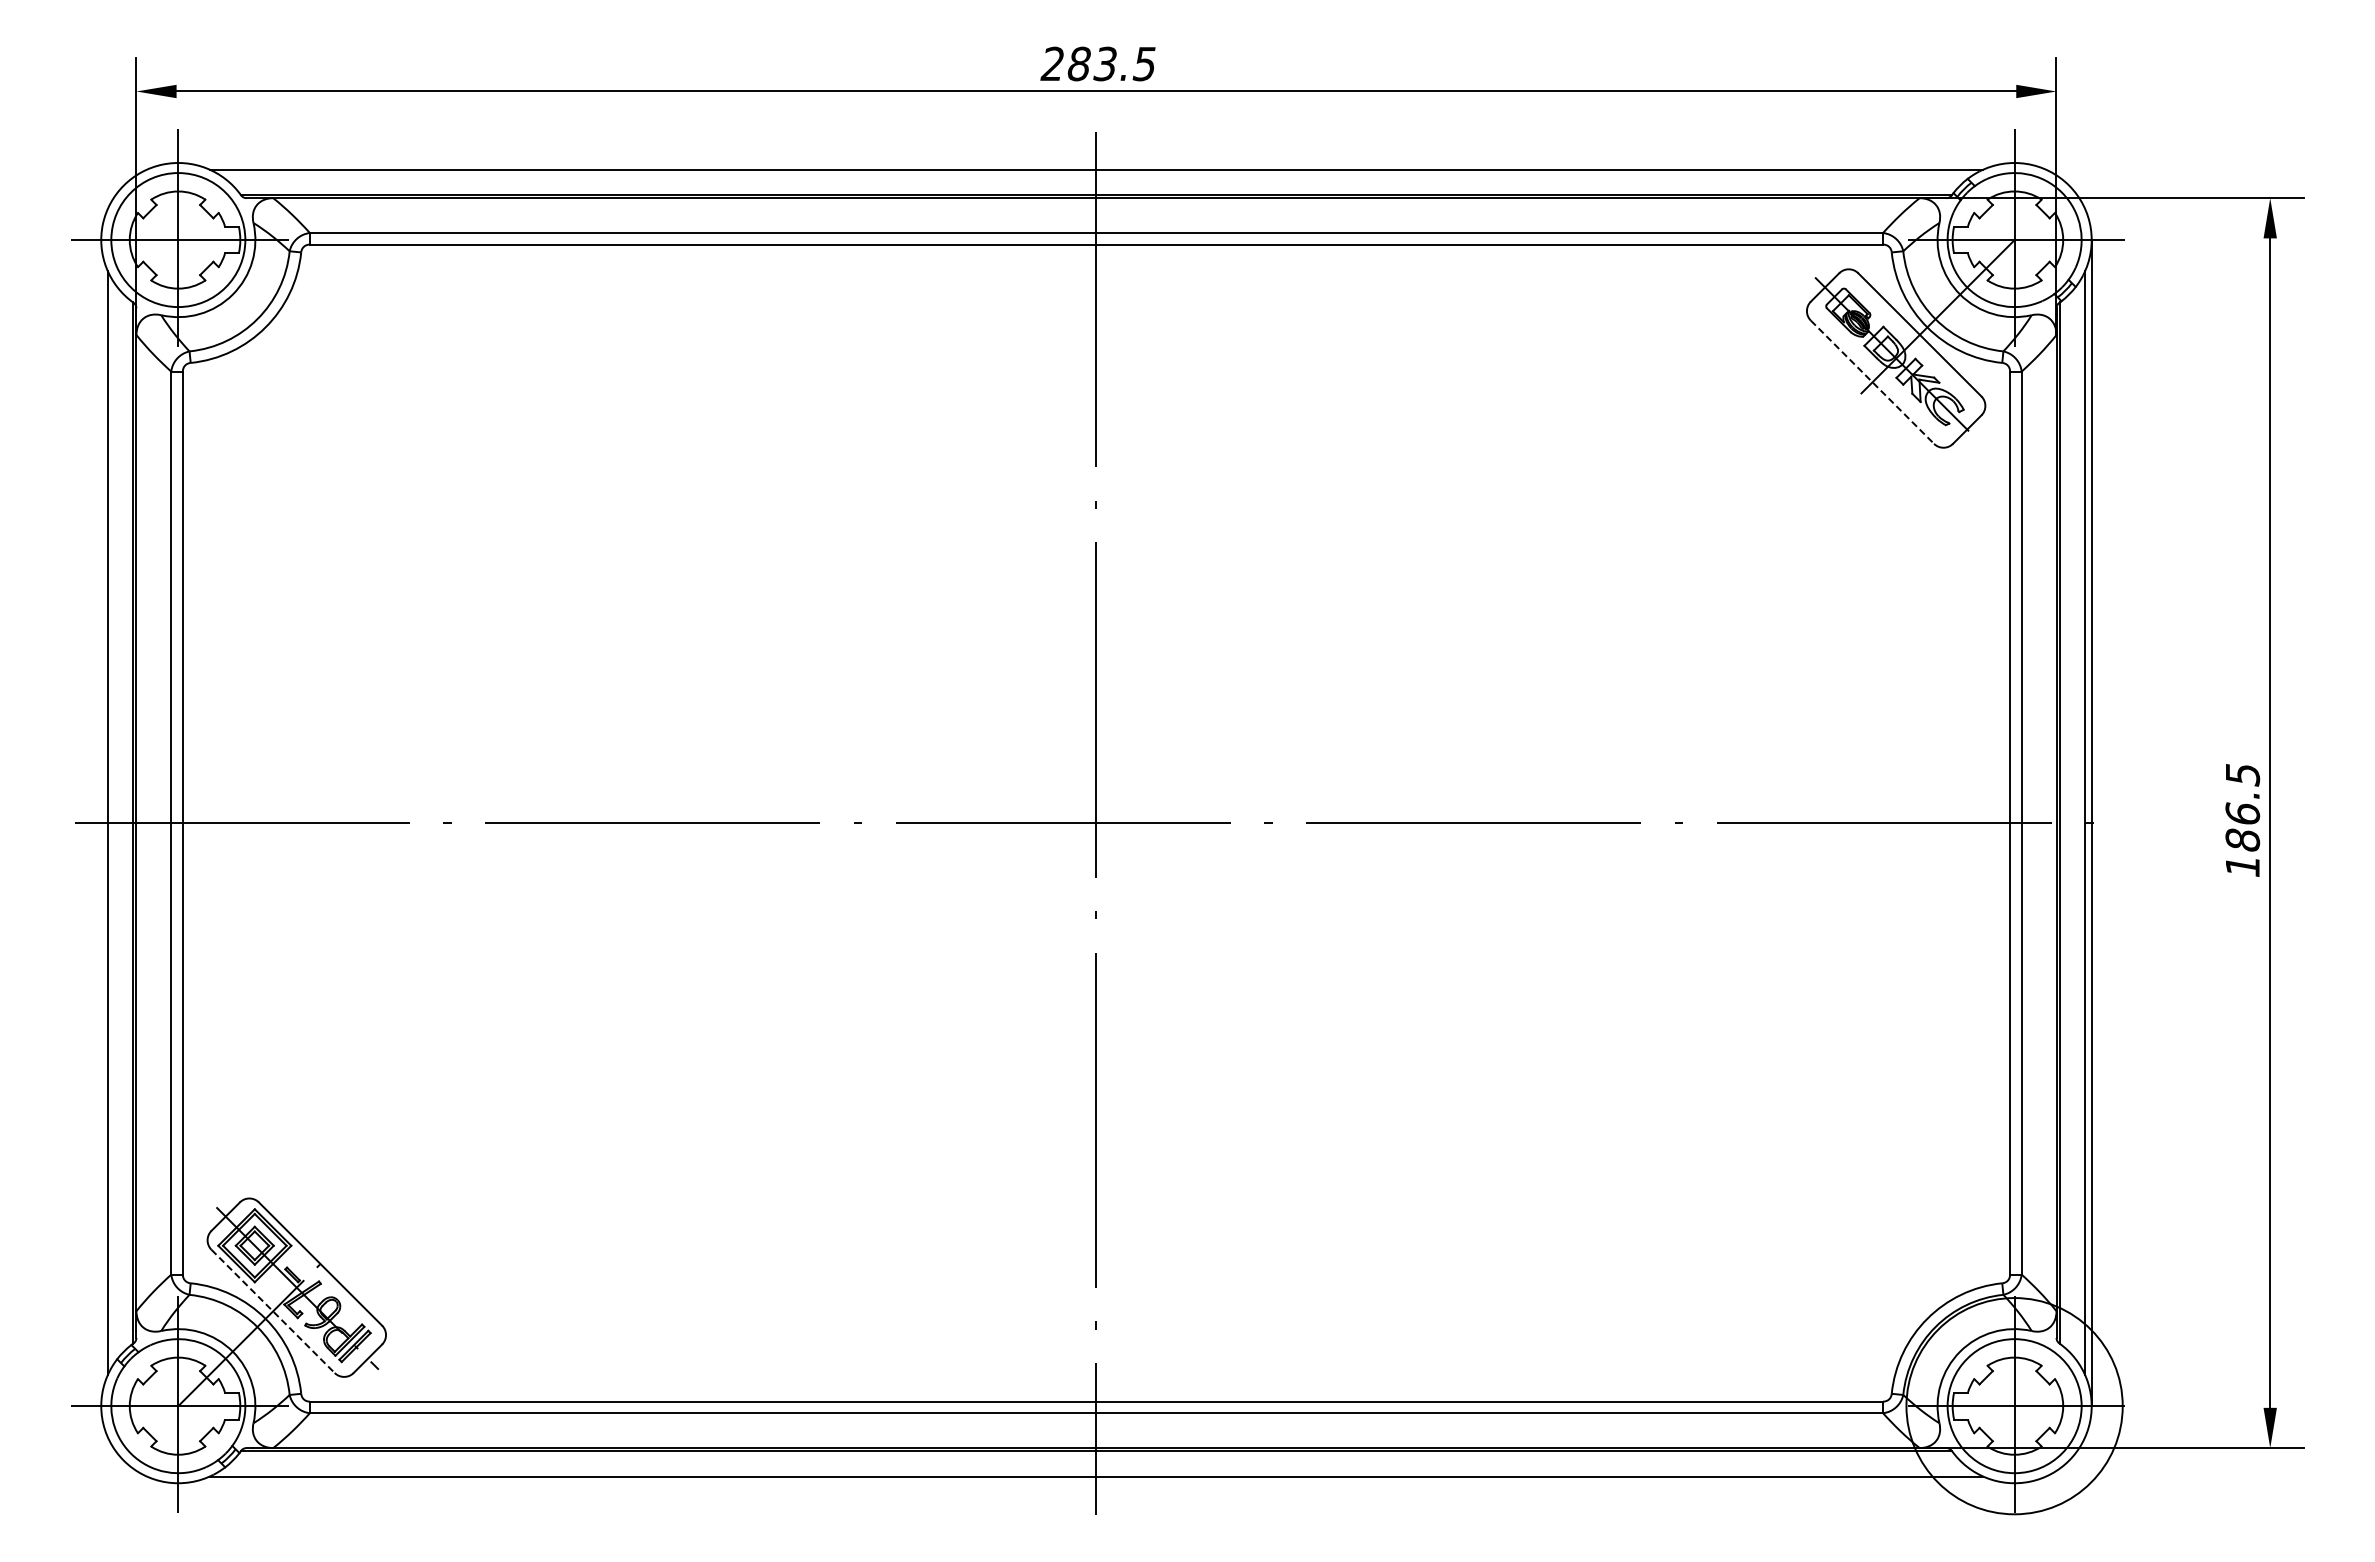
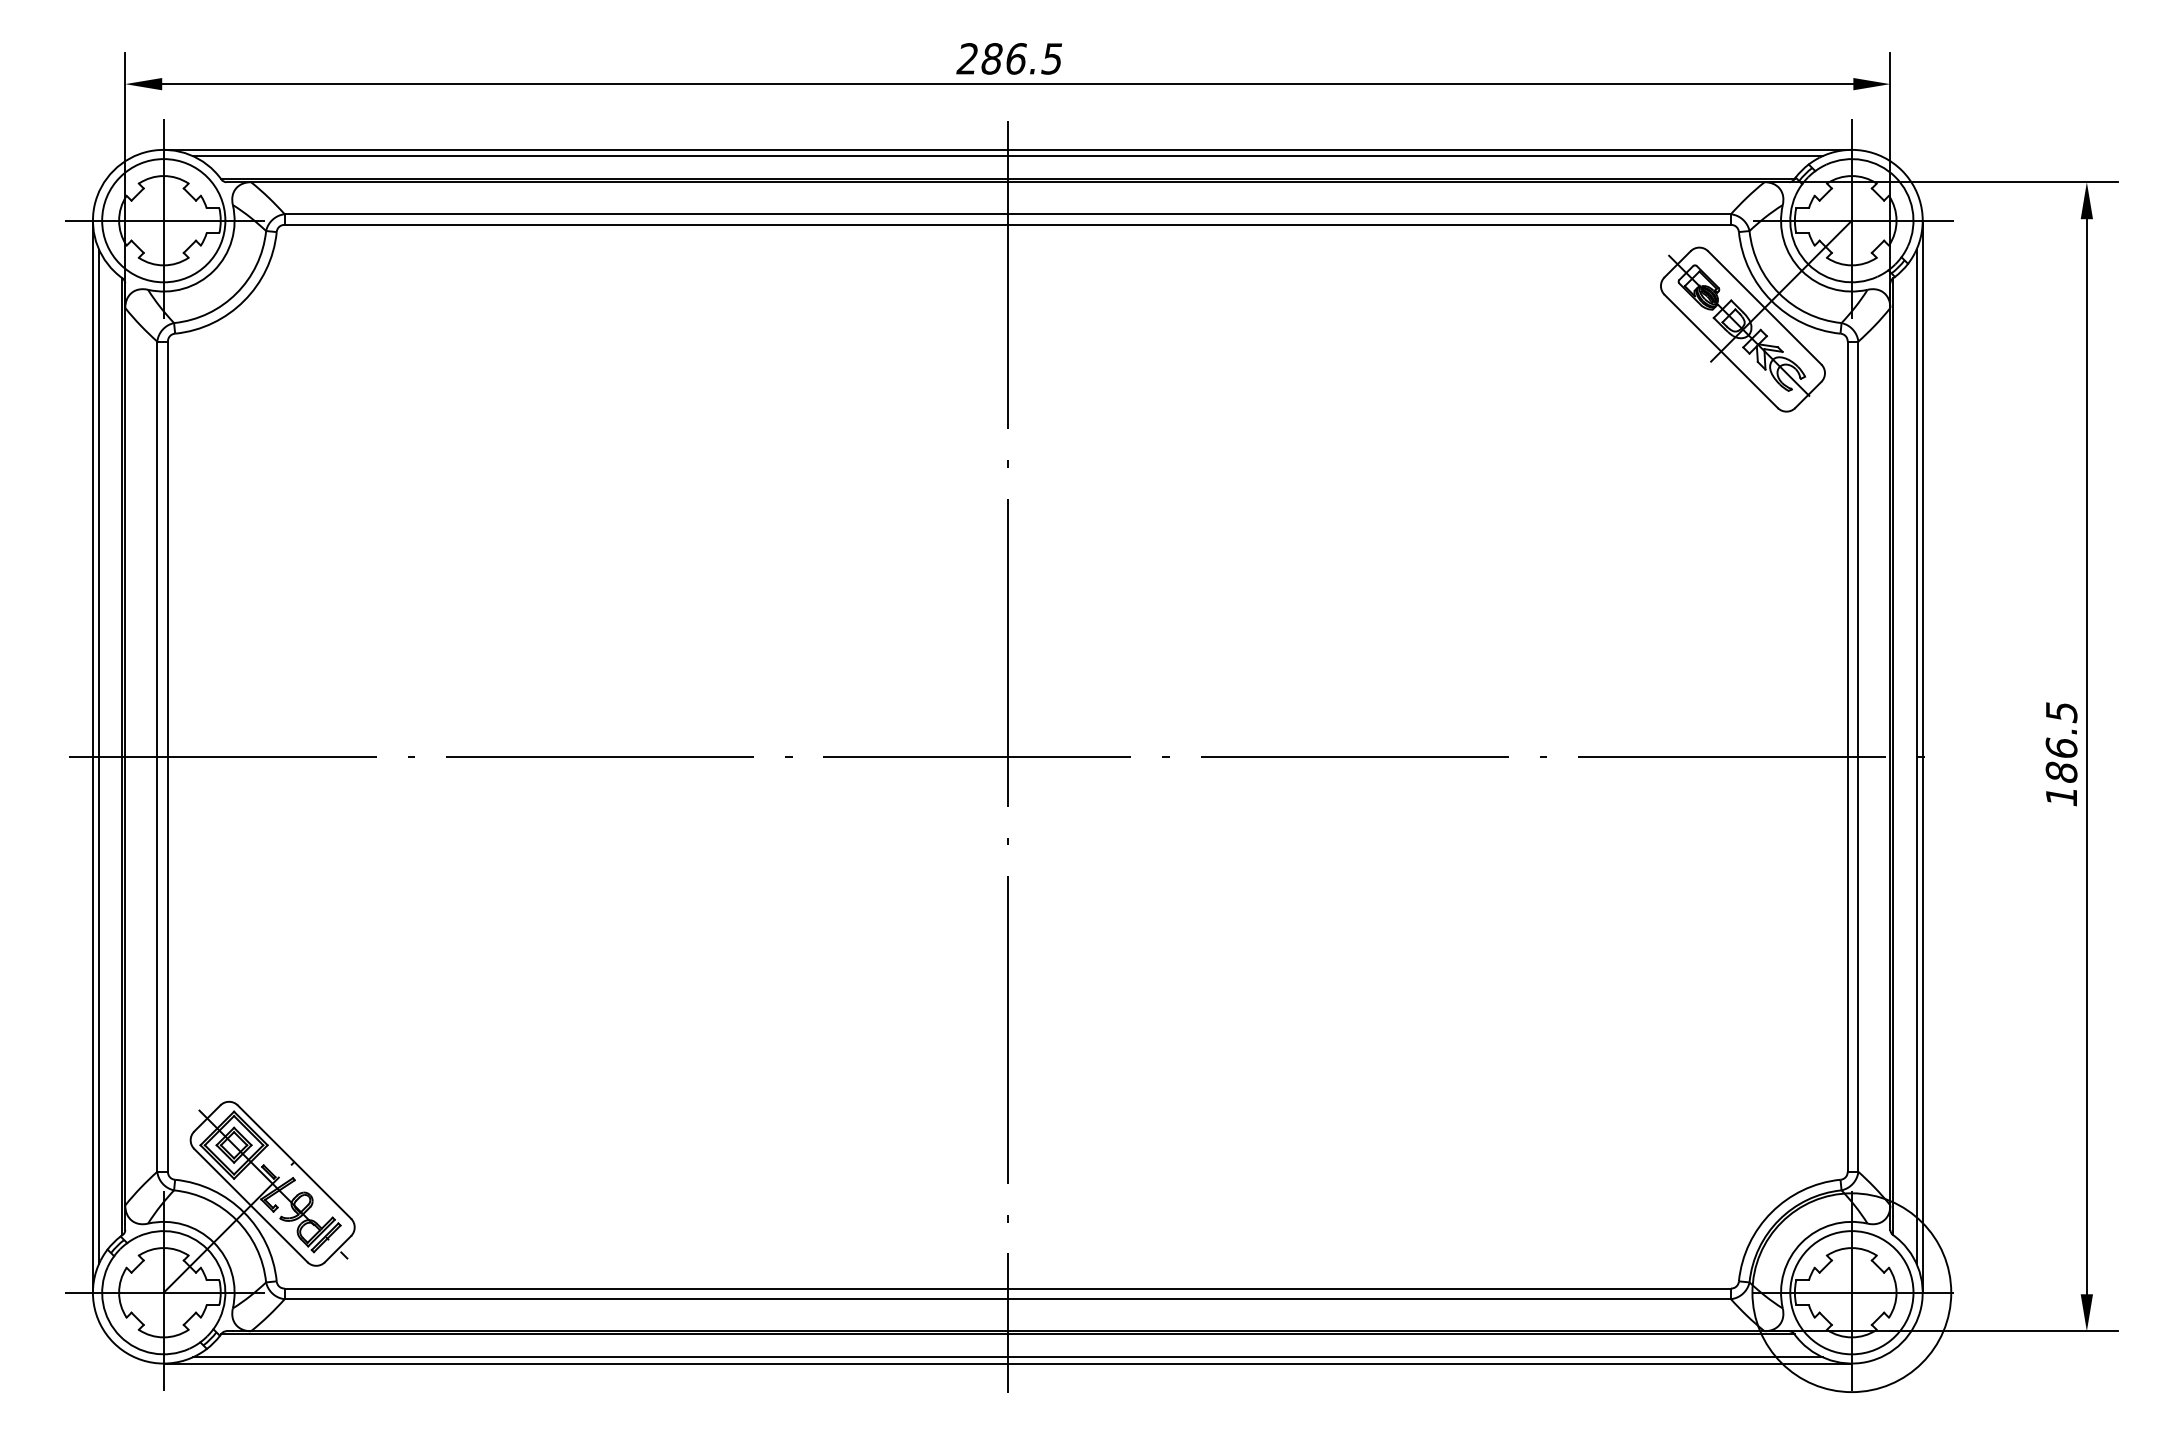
text: (1105, 63) -> (1016, 58), 283.5 -> 286.5
line: (1096, 163) -> (1007, 150), added
line: (1872, 382) -> (1721, 351), dashed -> solid
line: (101, 823) -> (93, 757), added
line: (273, 1311) -> (251, 1205), dashed -> solid
line: (1096, 1483) -> (1007, 1363), added

